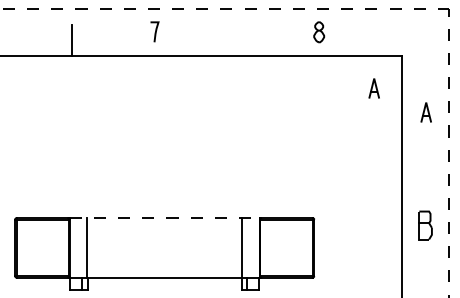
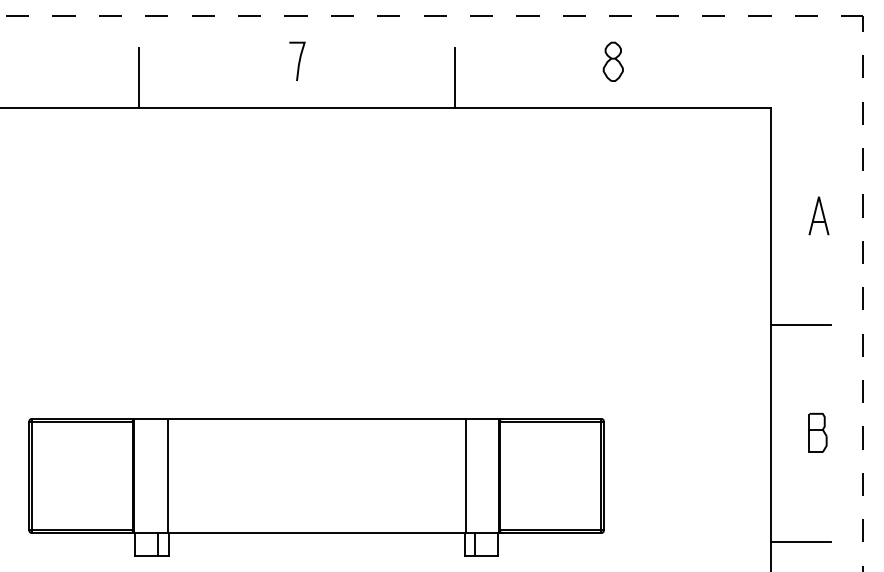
line: (236, 40) -> (454, 77), added
part: (373, 88) -> (717, 169), removed
line: (416, 169) -> (800, 325), added
line: (164, 218) -> (316, 419), dashed -> solid
part: (425, 225) -> (817, 432), size x0.71
line: (416, 282) -> (800, 542), added

